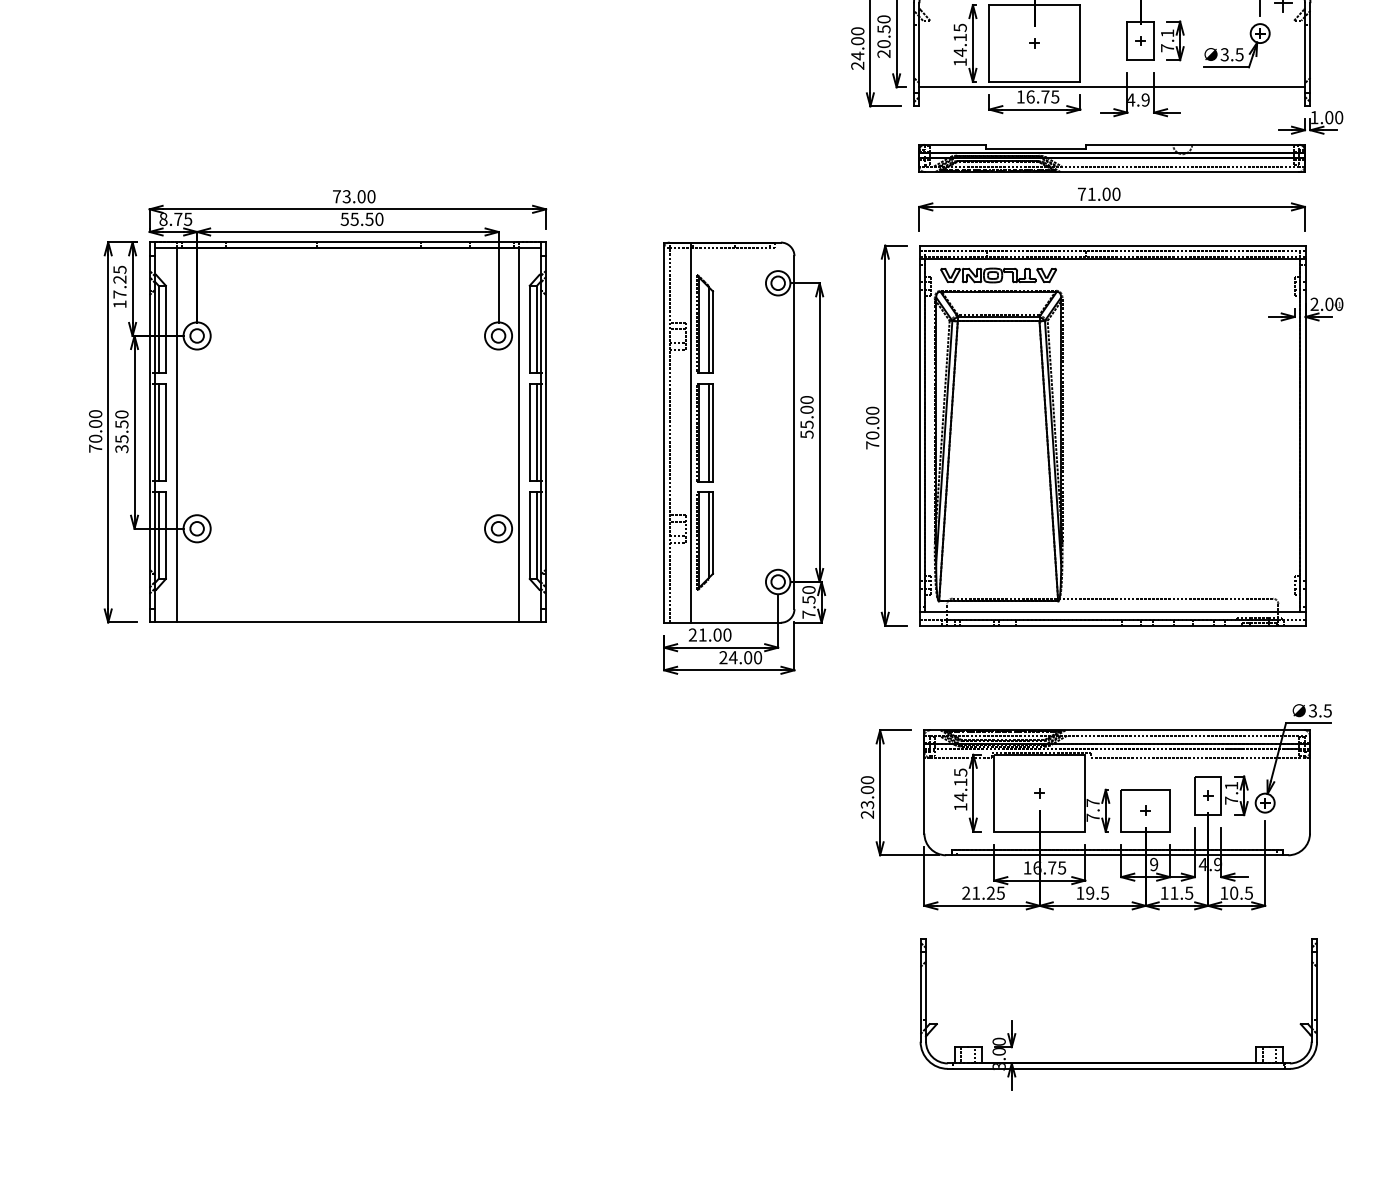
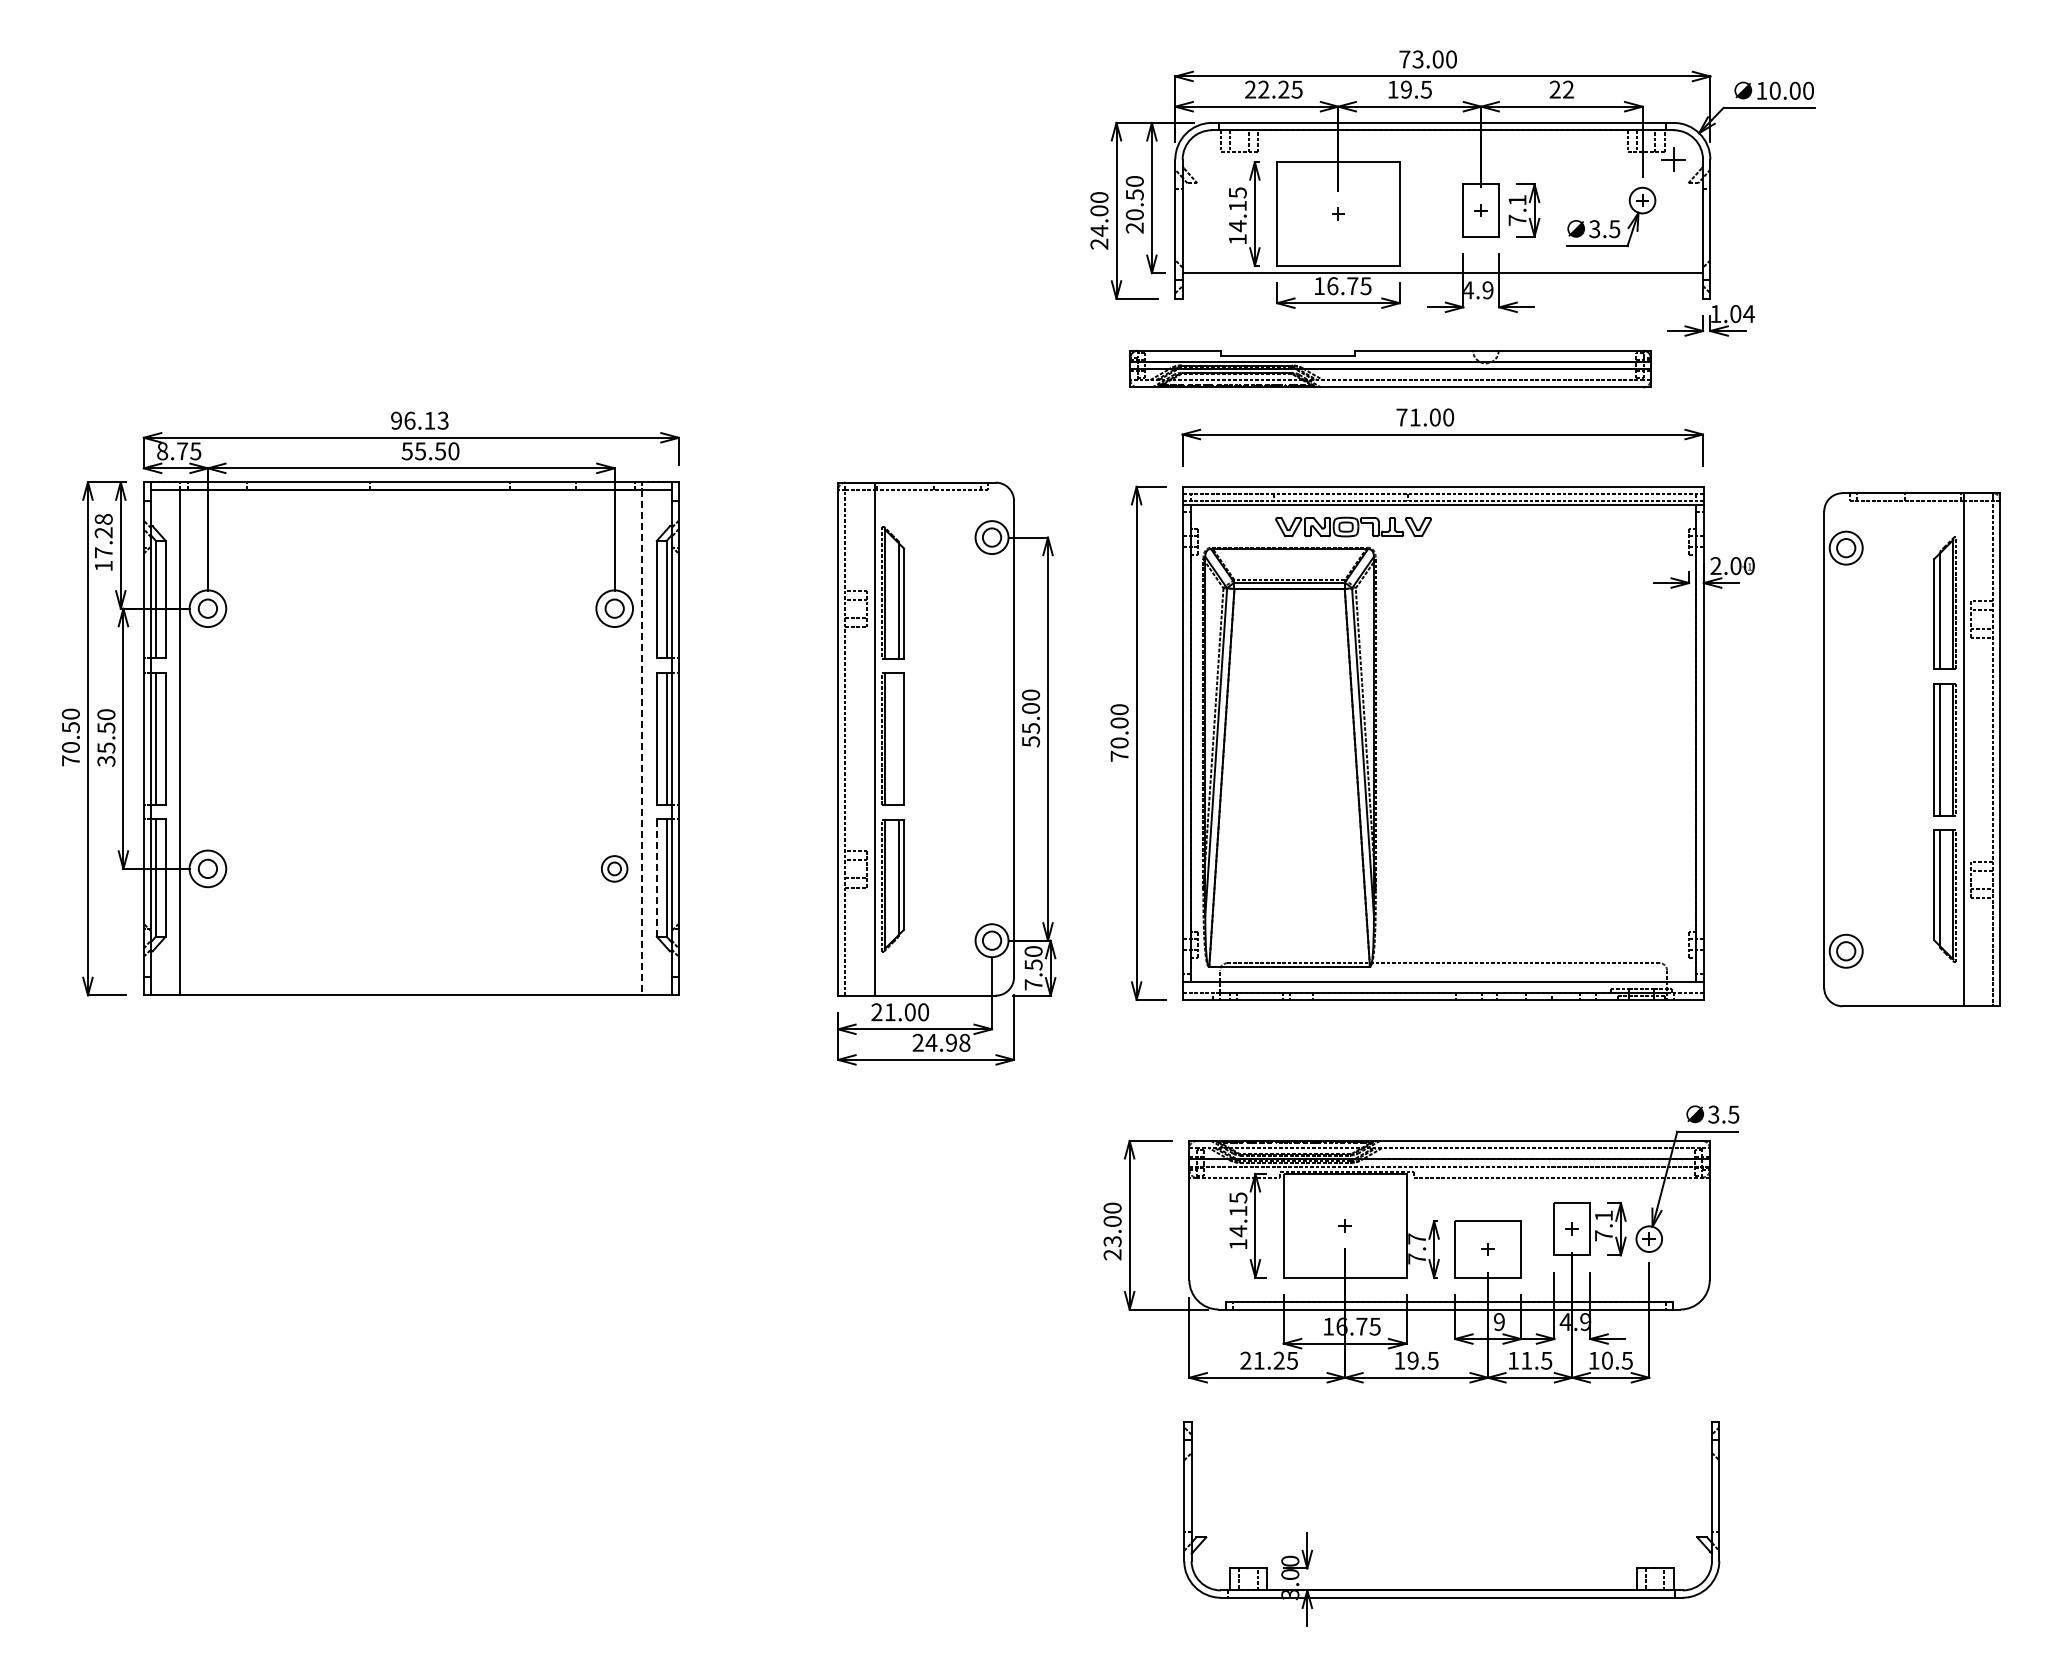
text: (1339, 117) -> (1749, 314), 1.00 -> 1.04
part: (1111, 157) -> (1390, 368), moved
text: (353, 196) -> (419, 420), 73.00 -> 96.13
text: (119, 269) -> (103, 519), 17.25 -> 17.28
part: (998, 275) -> (1353, 526), moved
text: (95, 424) -> (70, 727), 70.00 -> 70.50
line: (708, 432) -> (898, 739), removed
line: (519, 435) -> (642, 742), solid -> dashed
part: (498, 528) -> (614, 868), size x0.7
line: (529, 535) -> (656, 878), solid -> dashed
text: (753, 657) -> (958, 1042), 24.00 -> 24.98

